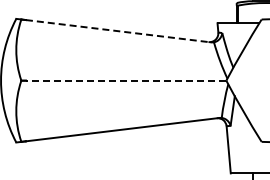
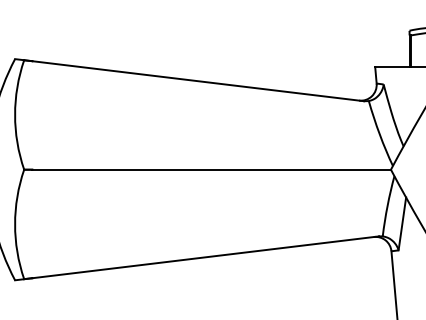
line: (119, 31) -> (199, 81), dashed -> solid
line: (125, 80) -> (210, 169), dashed -> solid

